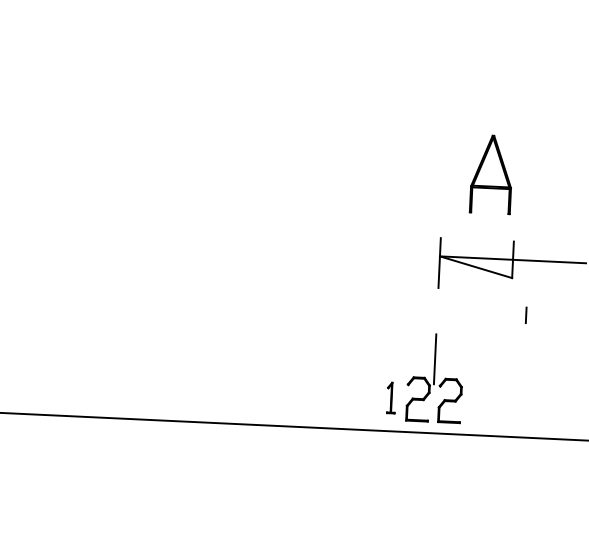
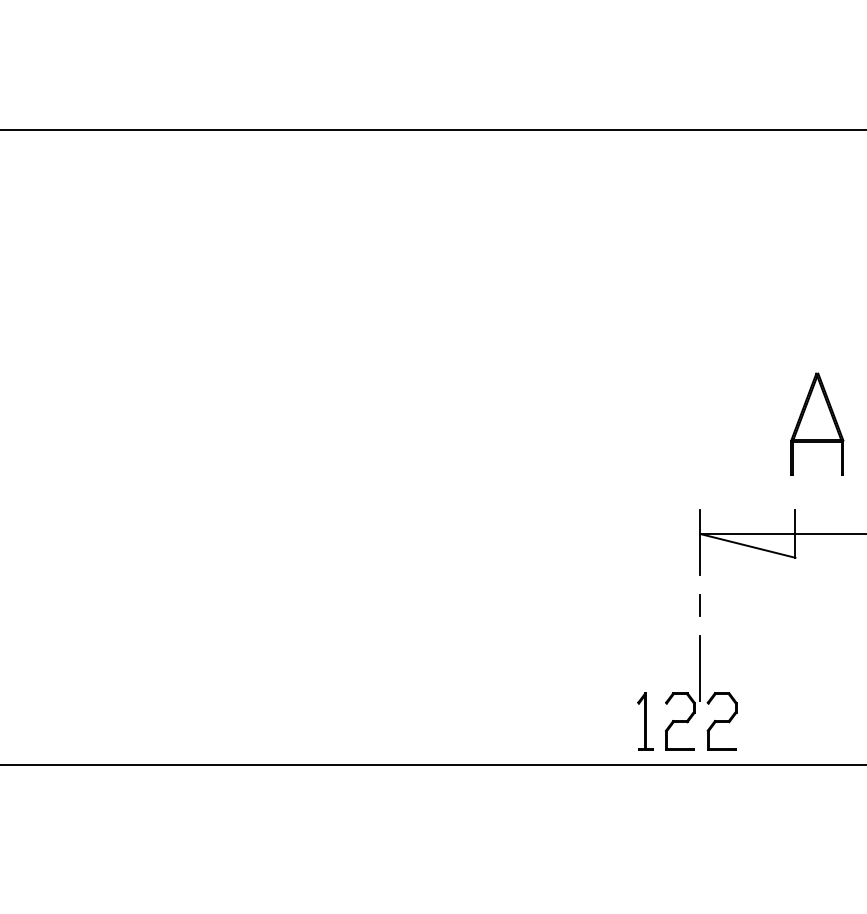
part: (491, 174) -> (817, 423), moved
line: (525, 315) -> (699, 605), moved
part: (391, 398) -> (645, 721), size x1.43

